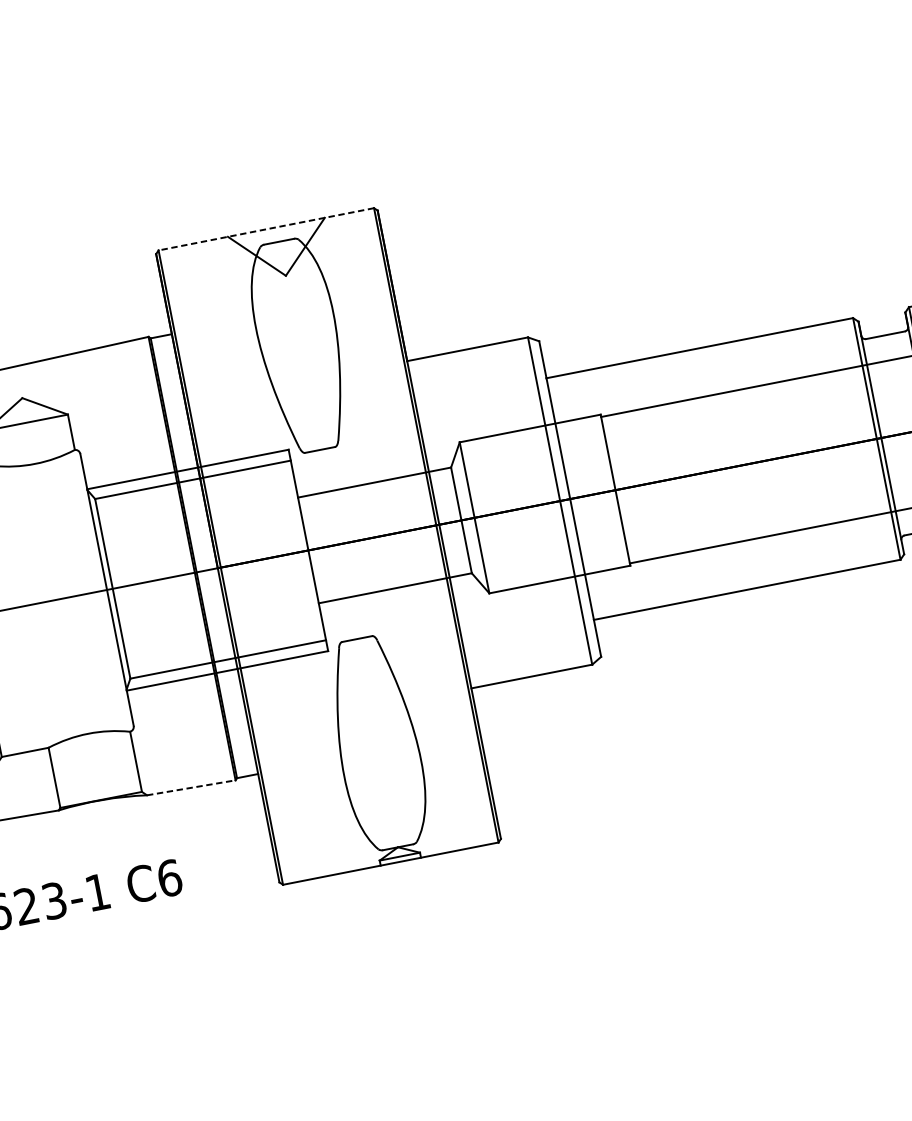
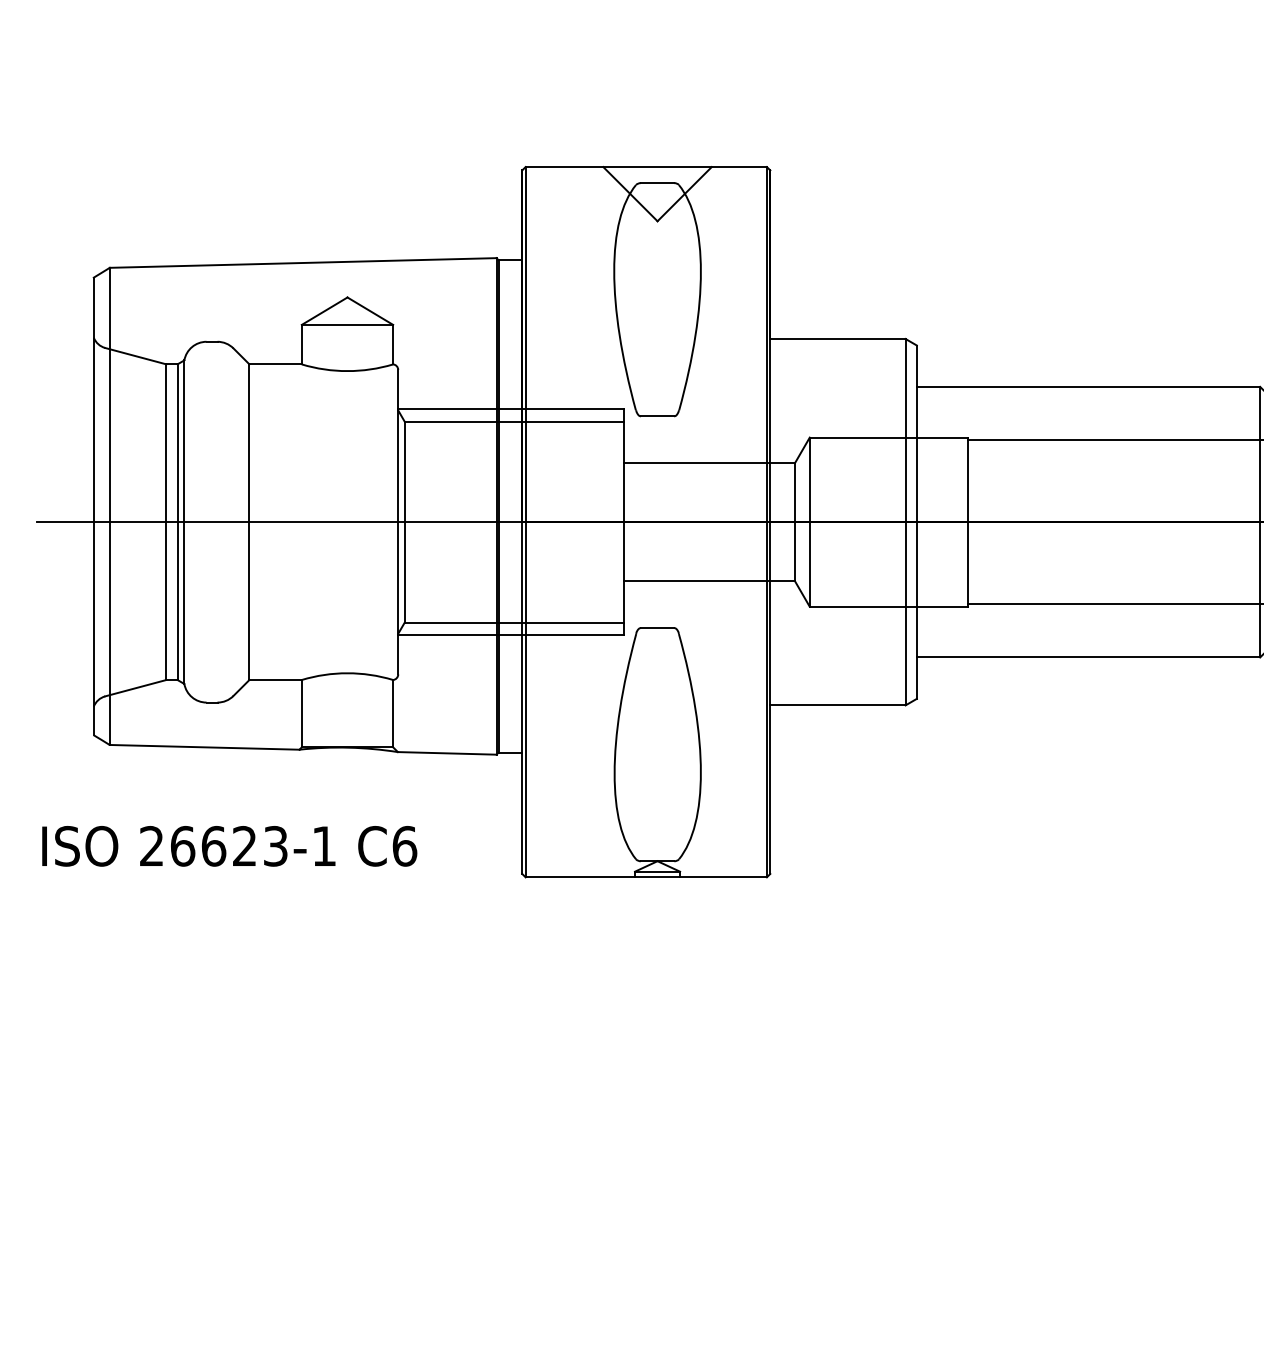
line: (266, 229) -> (646, 167), dashed -> solid
line: (191, 787) -> (447, 753), dashed -> solid

